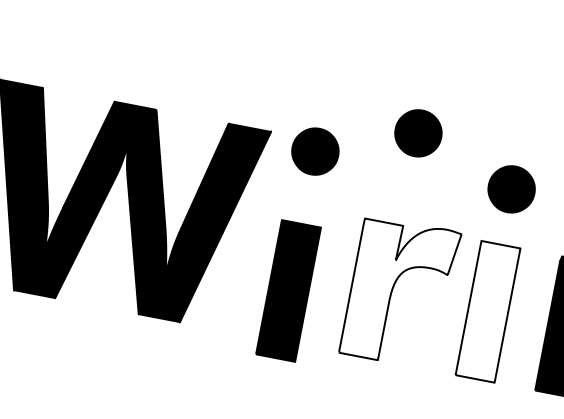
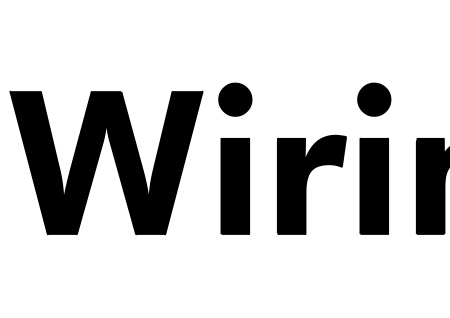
part: (418, 133) -> (303, 73), removed
part: (287, 289) -> (234, 185), moved
fill: (399, 292) -> (311, 184), added
fill: (488, 310) -> (374, 185), added

